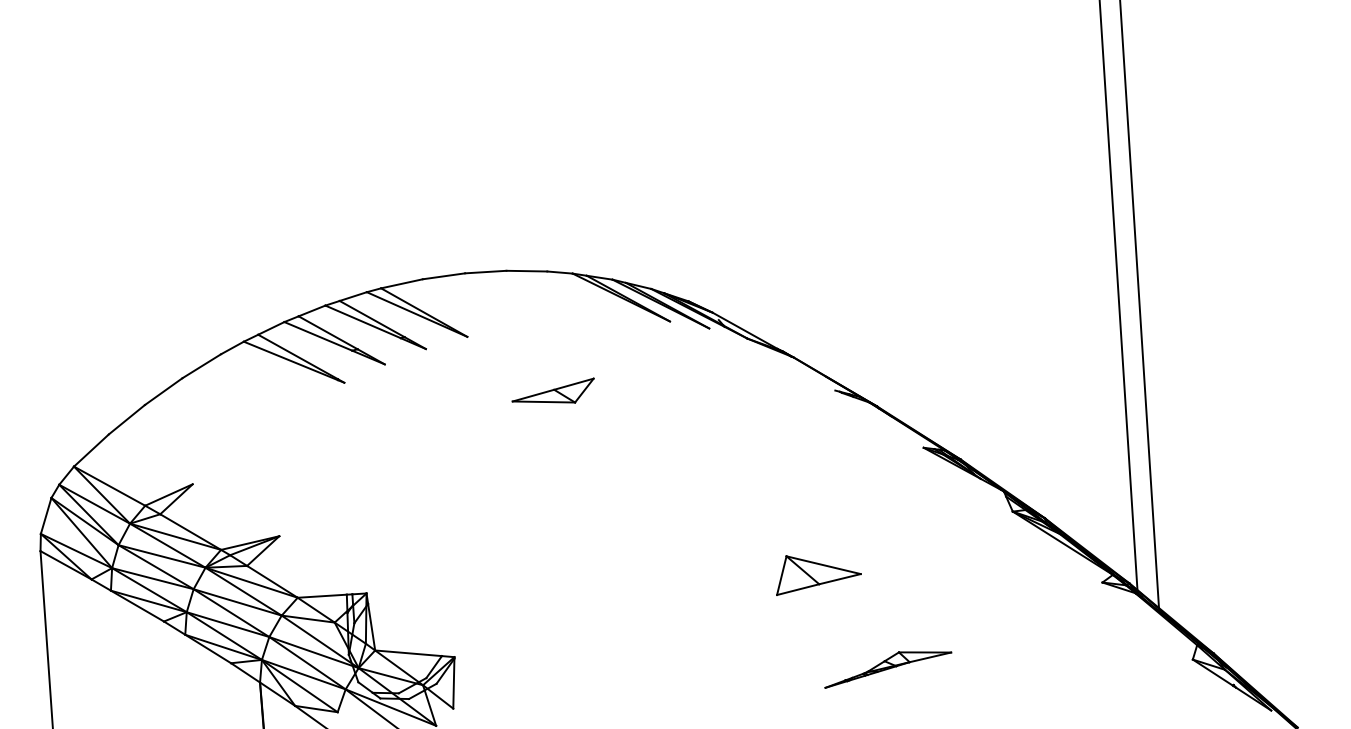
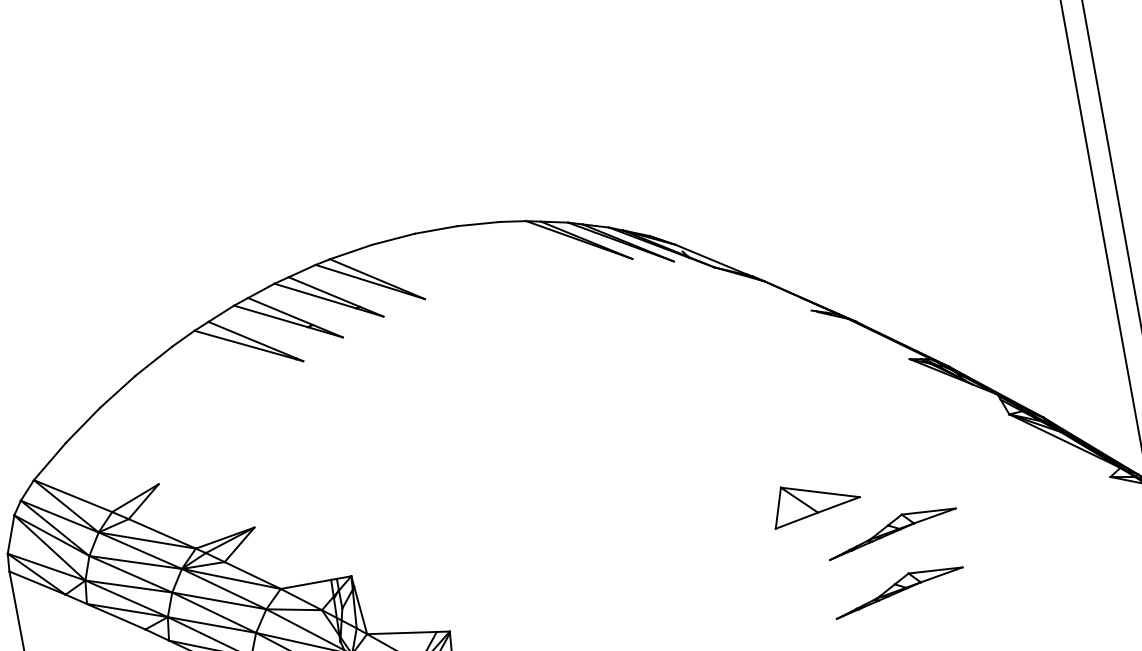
part: (552, 390) -> (519, 344), removed
part: (888, 612) -> (893, 533), added

